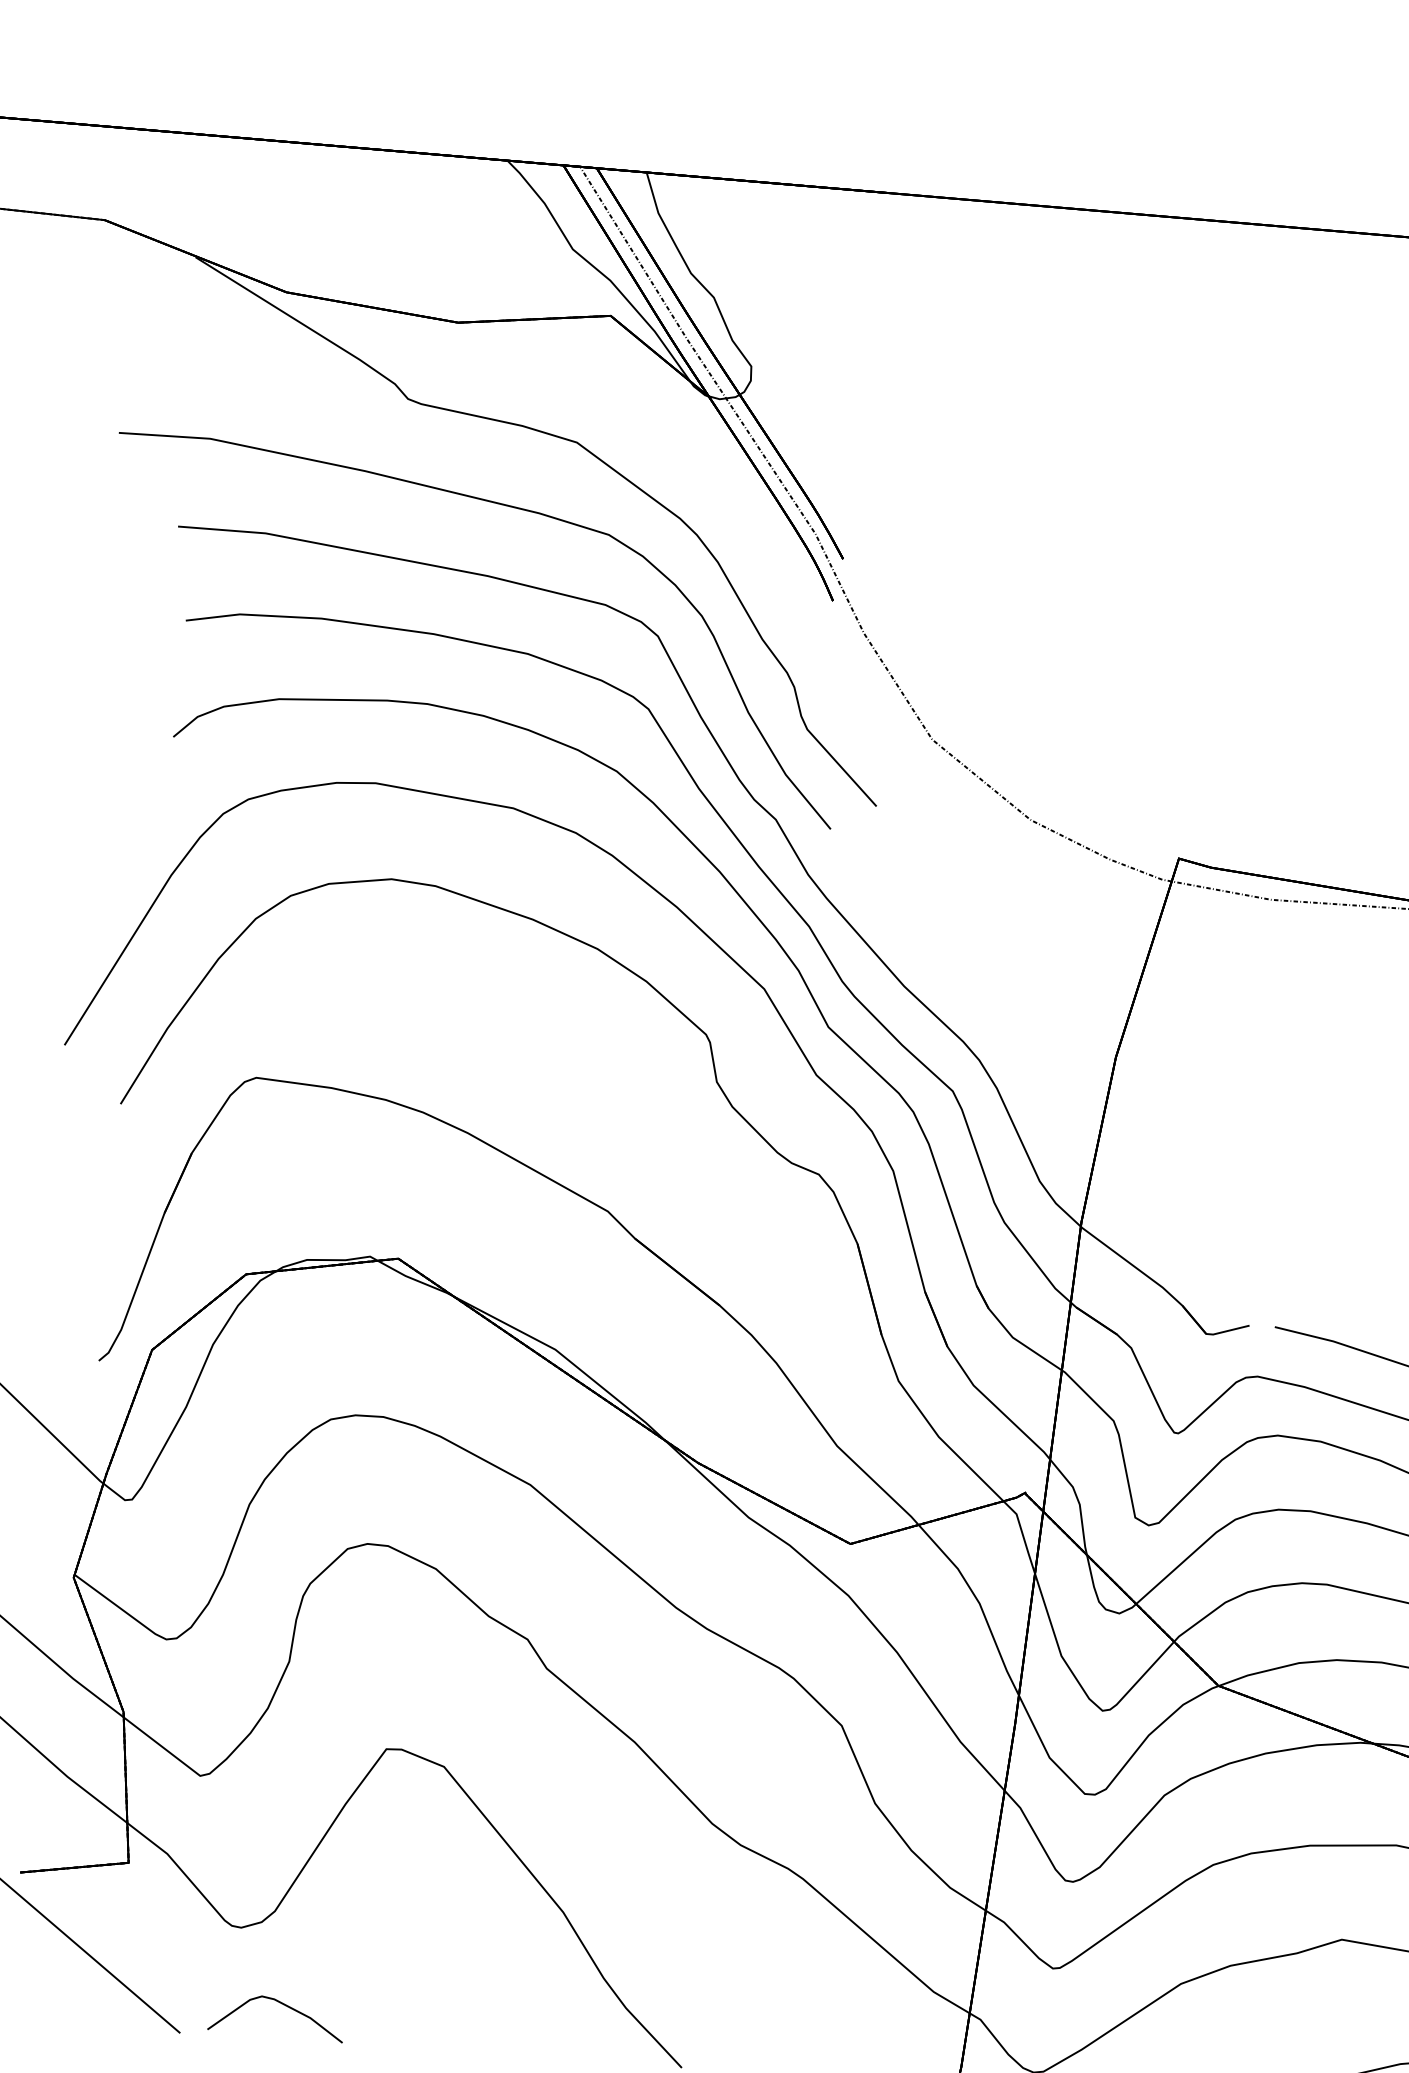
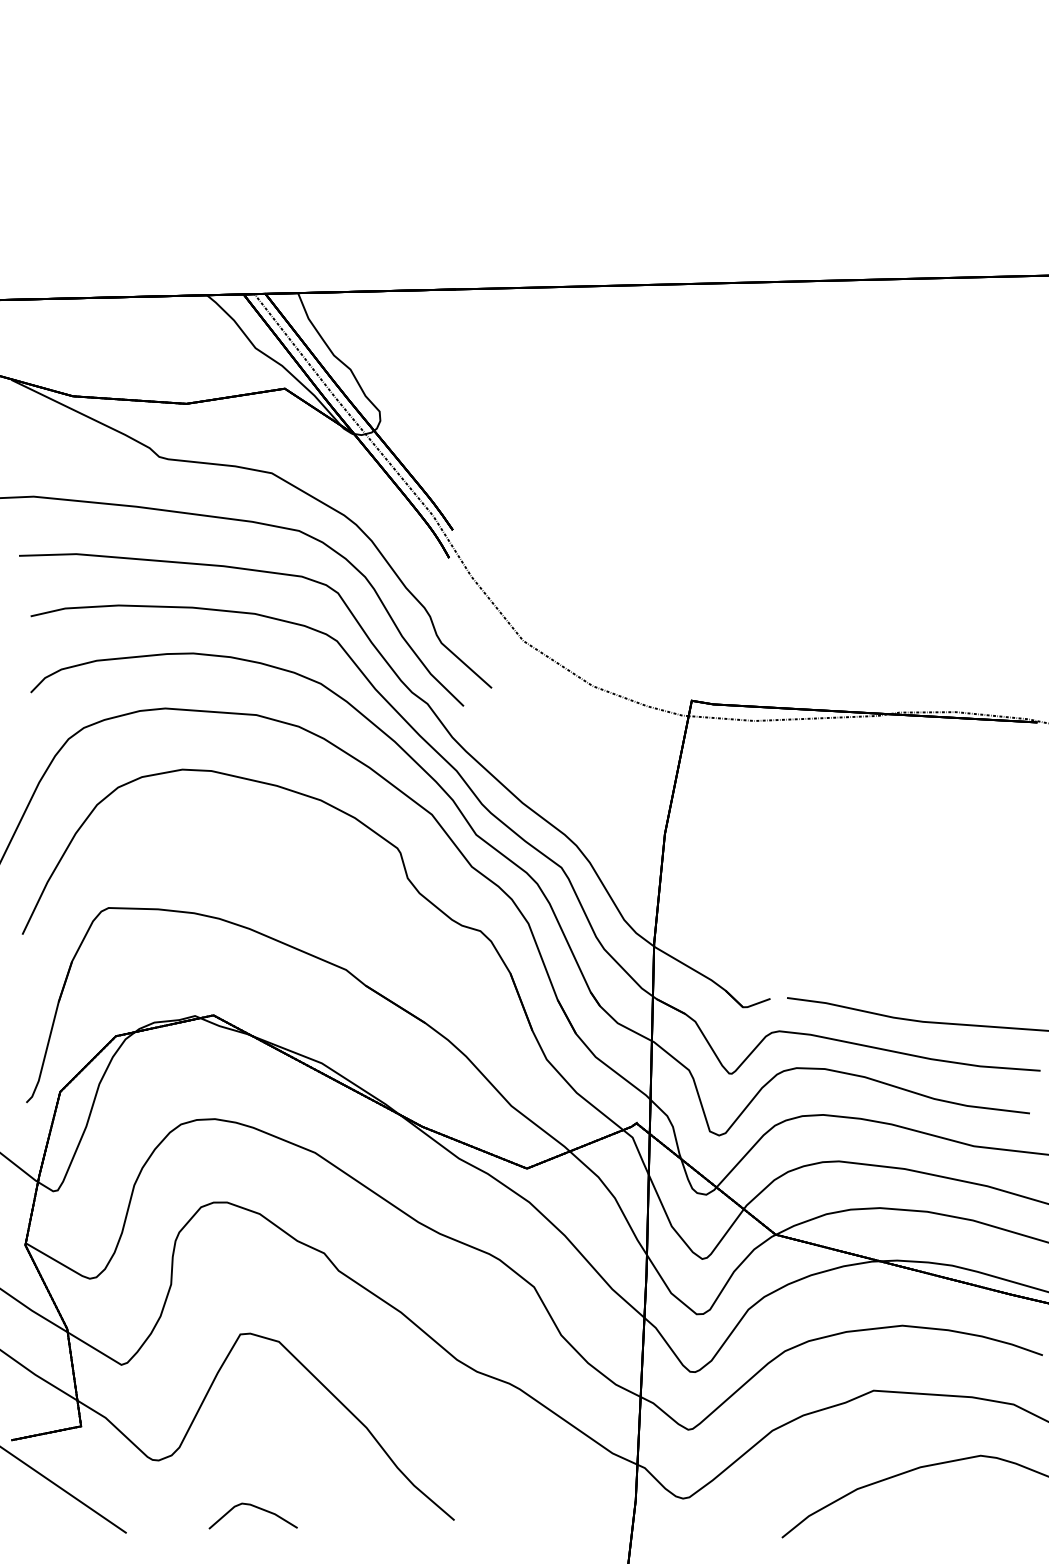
curve: (280, 2004) -> (254, 1507), moved

